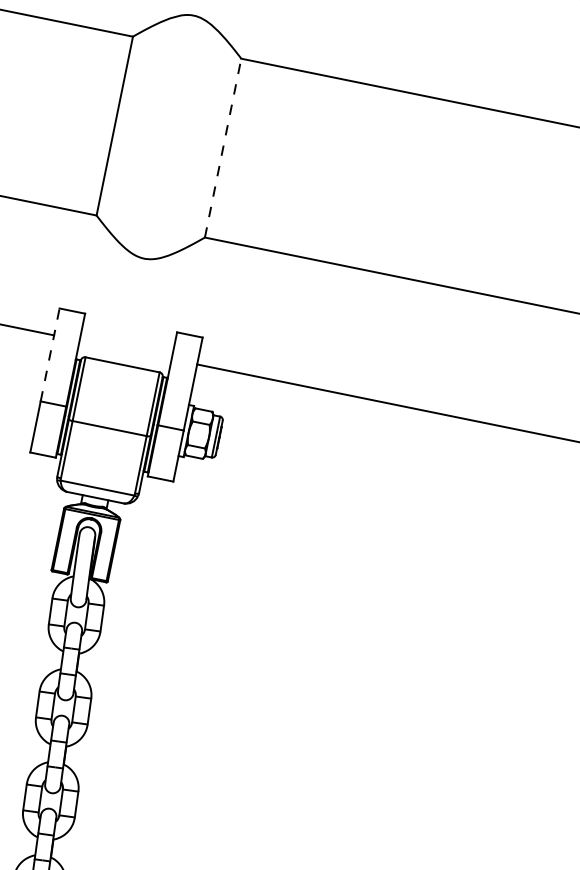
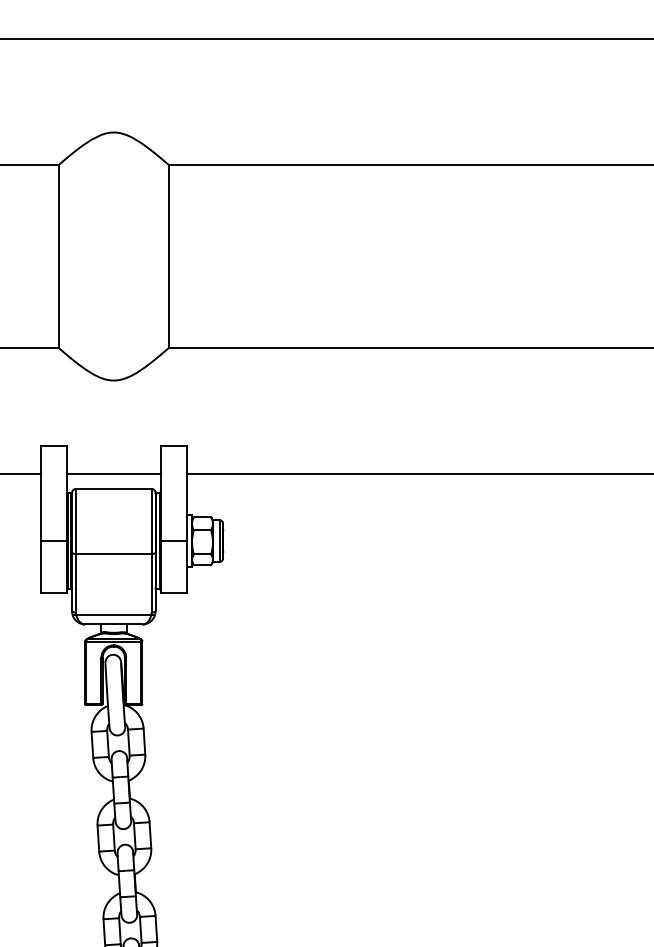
line: (223, 148) -> (169, 256), dashed -> solid
line: (125, 349) -> (113, 473), added
line: (49, 354) -> (40, 493), dashed -> solid

